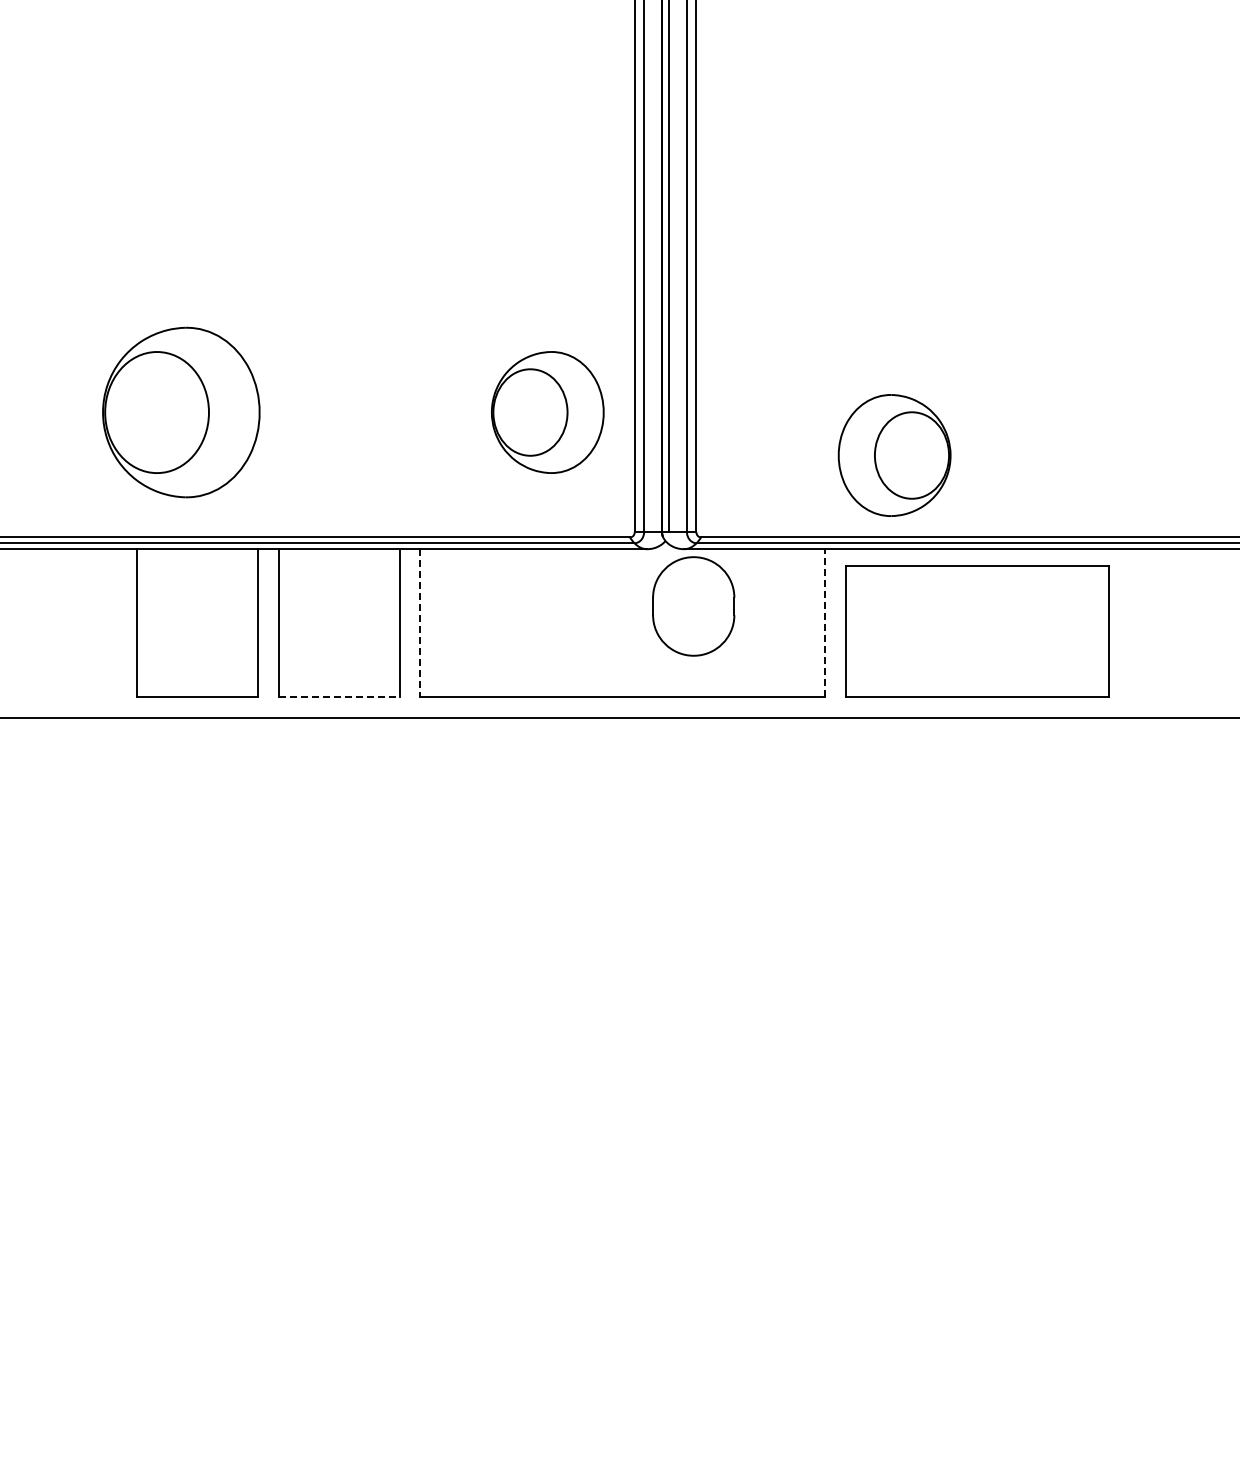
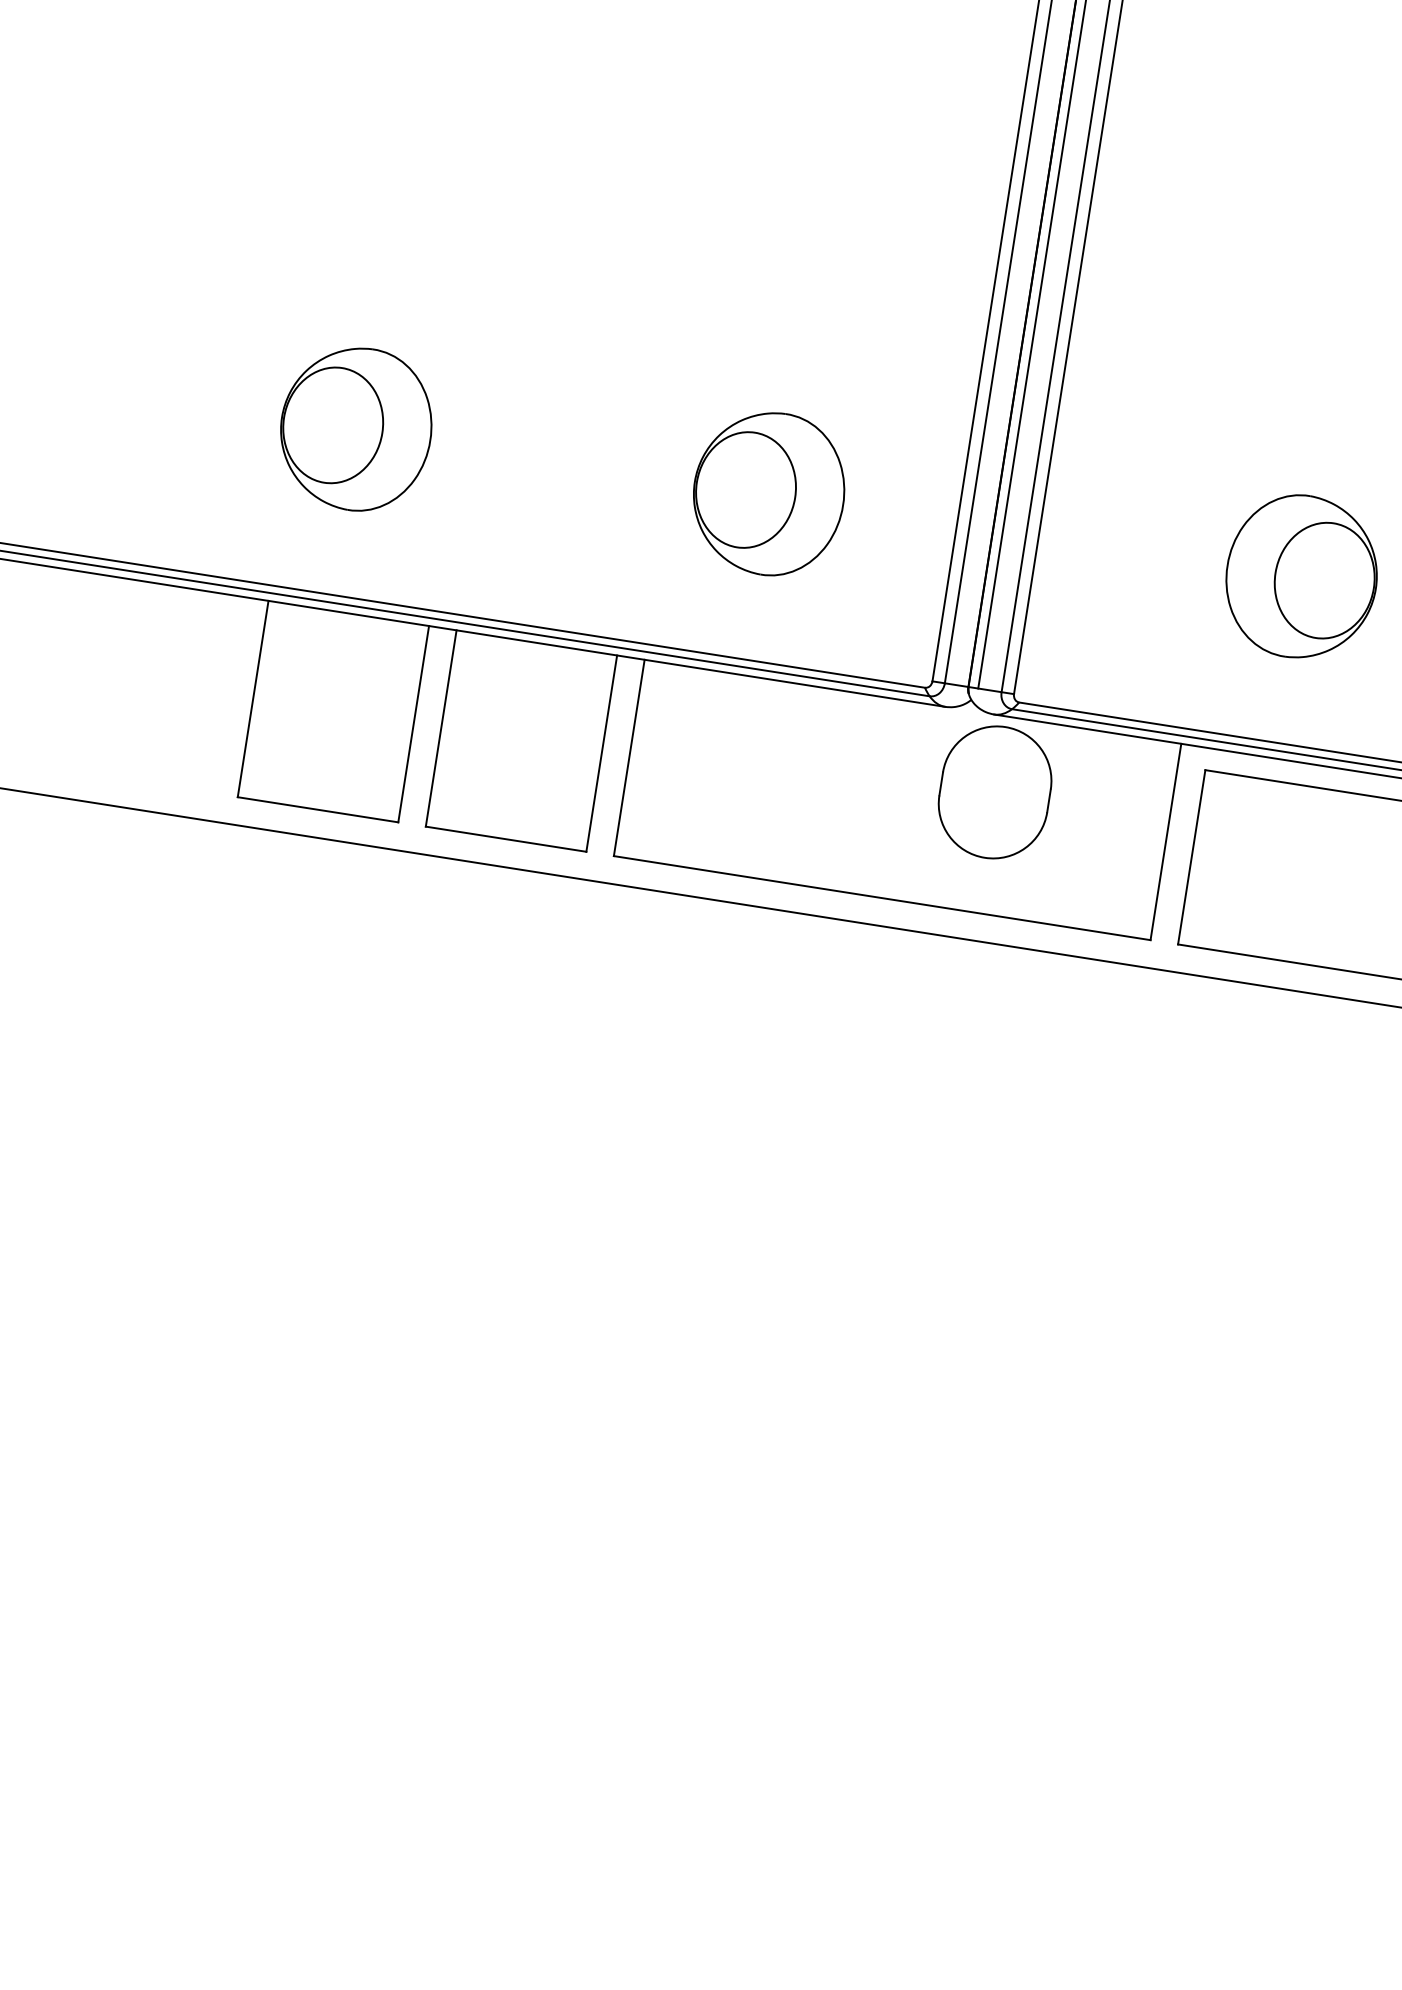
part: (181, 412) -> (356, 428), size x0.71
part: (547, 412) -> (768, 493), moved
part: (894, 455) -> (1301, 576), moved
line: (825, 622) -> (1166, 841), dashed -> solid
line: (420, 623) -> (629, 758), dashed -> solid
line: (339, 697) -> (506, 839), dashed -> solid

